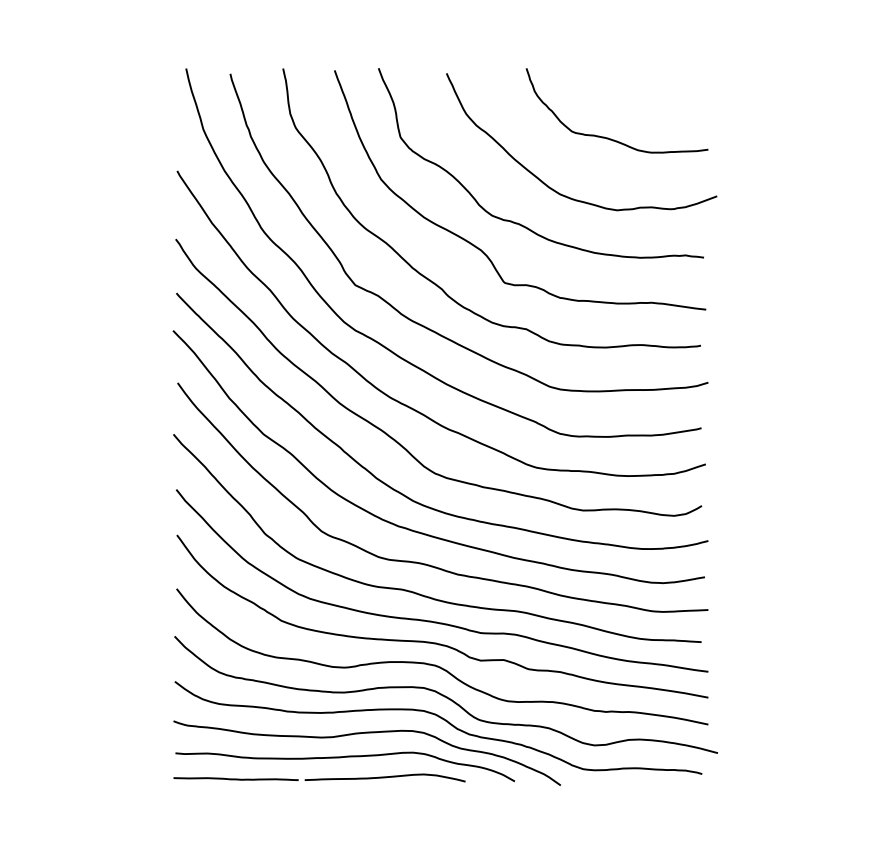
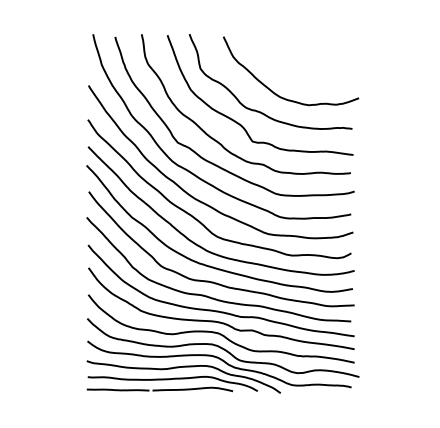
curve: (610, 136) -> (305, 68), removed

